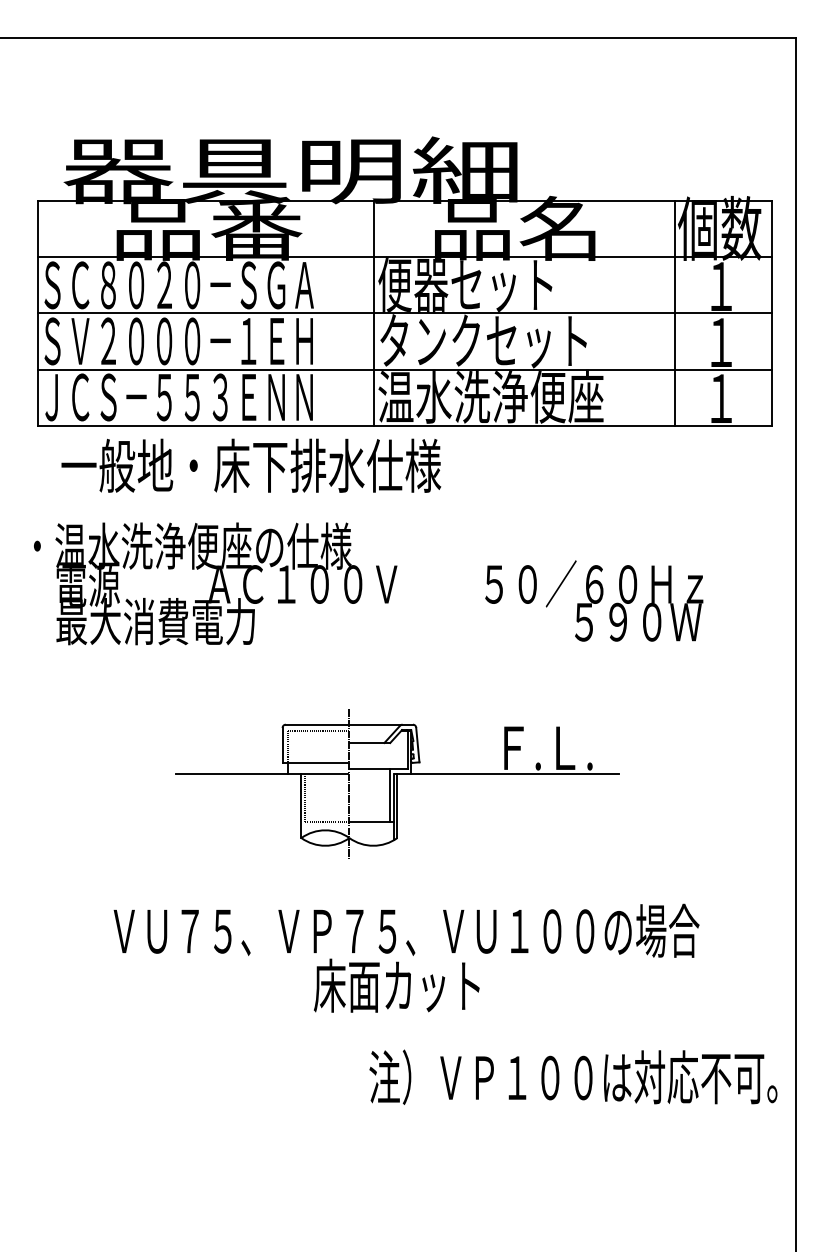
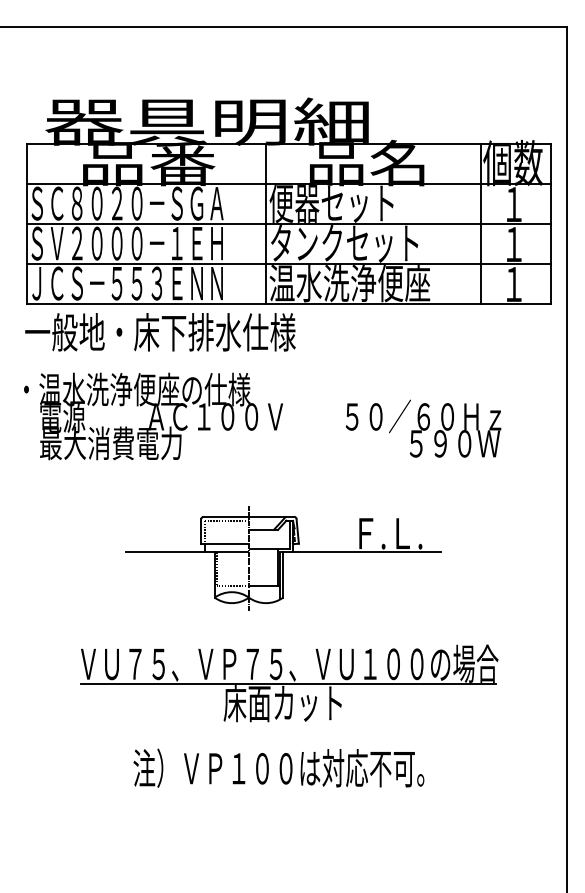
text: (251, 465) -> (160, 332), moved
line: (404, 959) -> (288, 684), added
text: (573, 1076) -> (278, 767), moved

